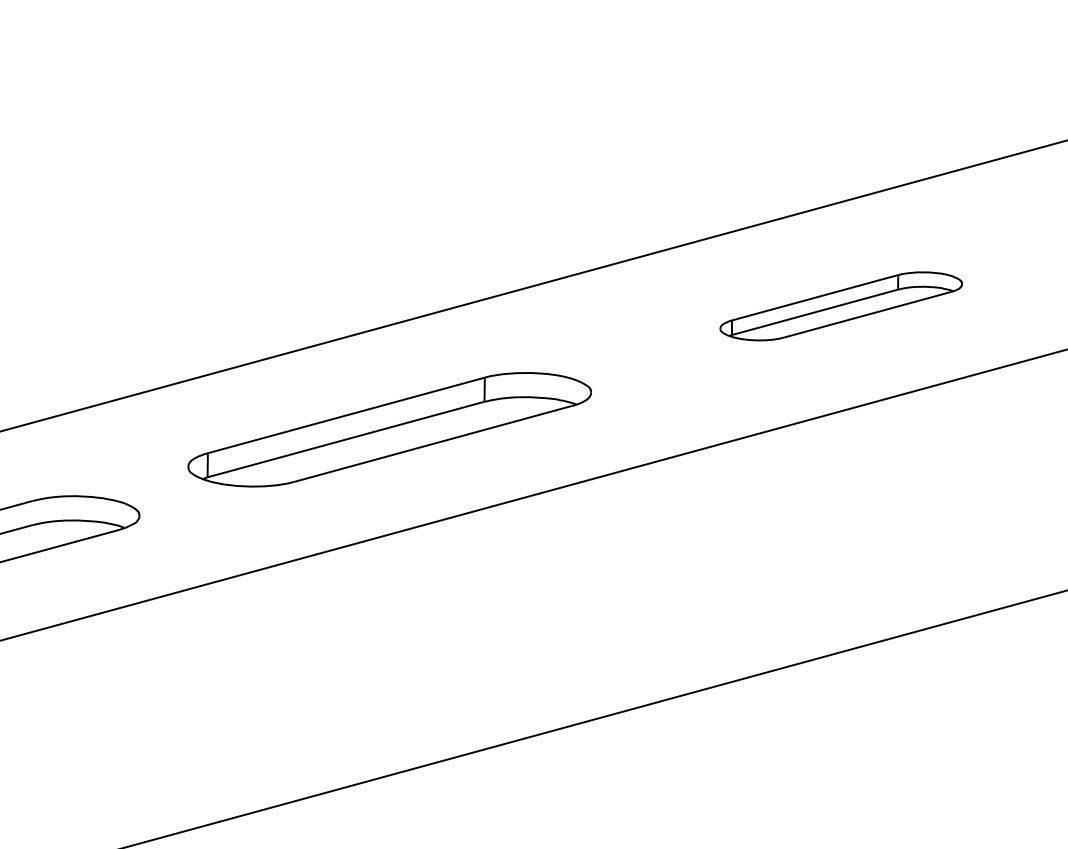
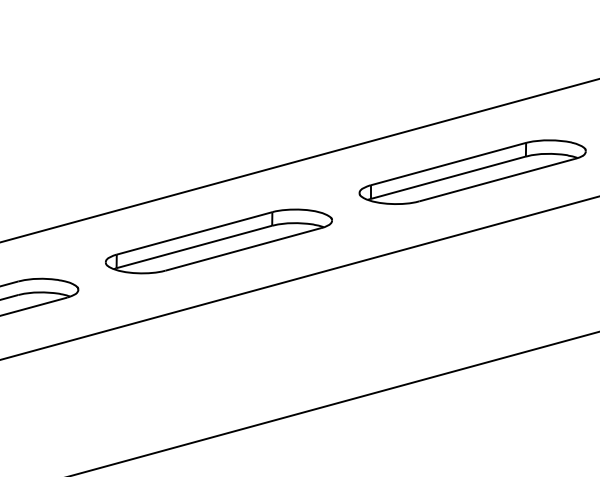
part: (841, 305) -> (472, 171), size x1.67

